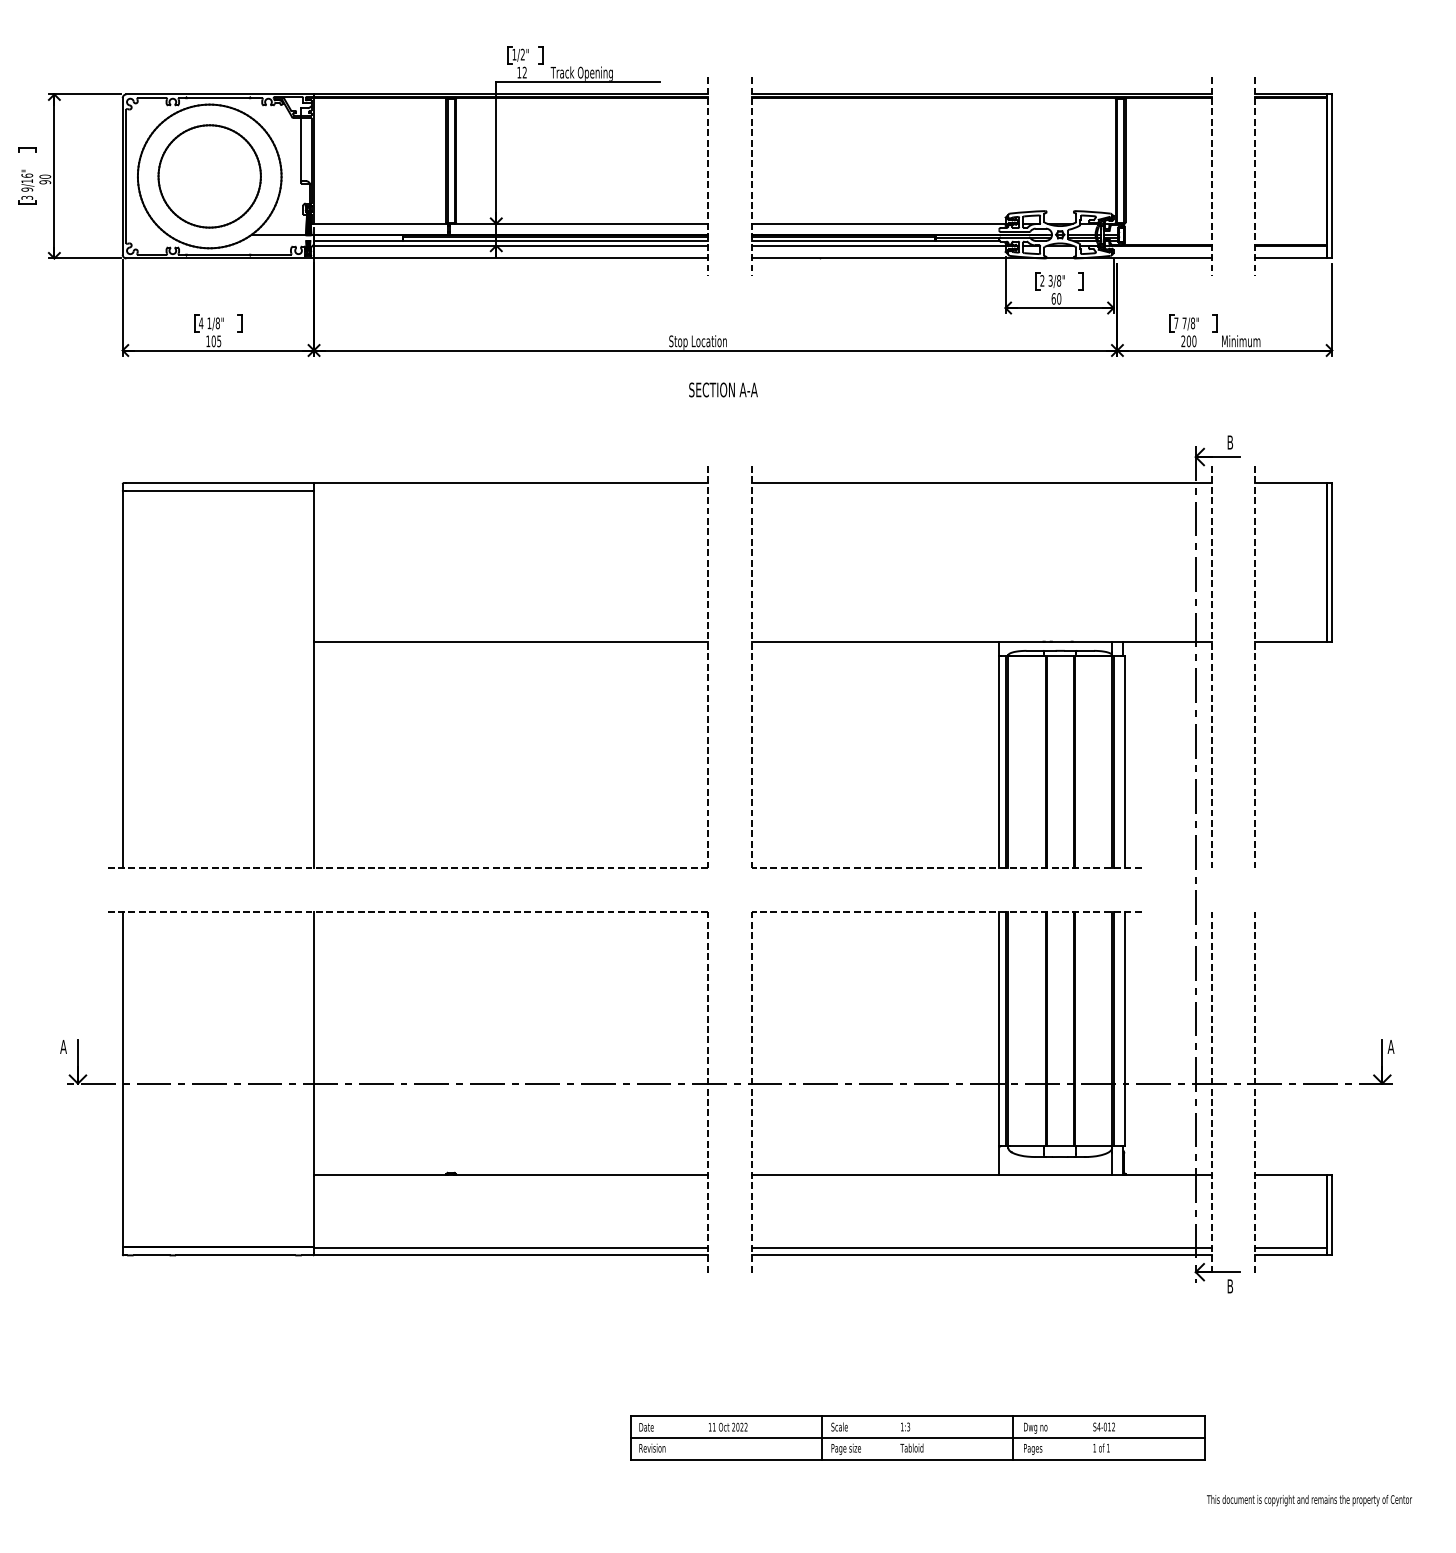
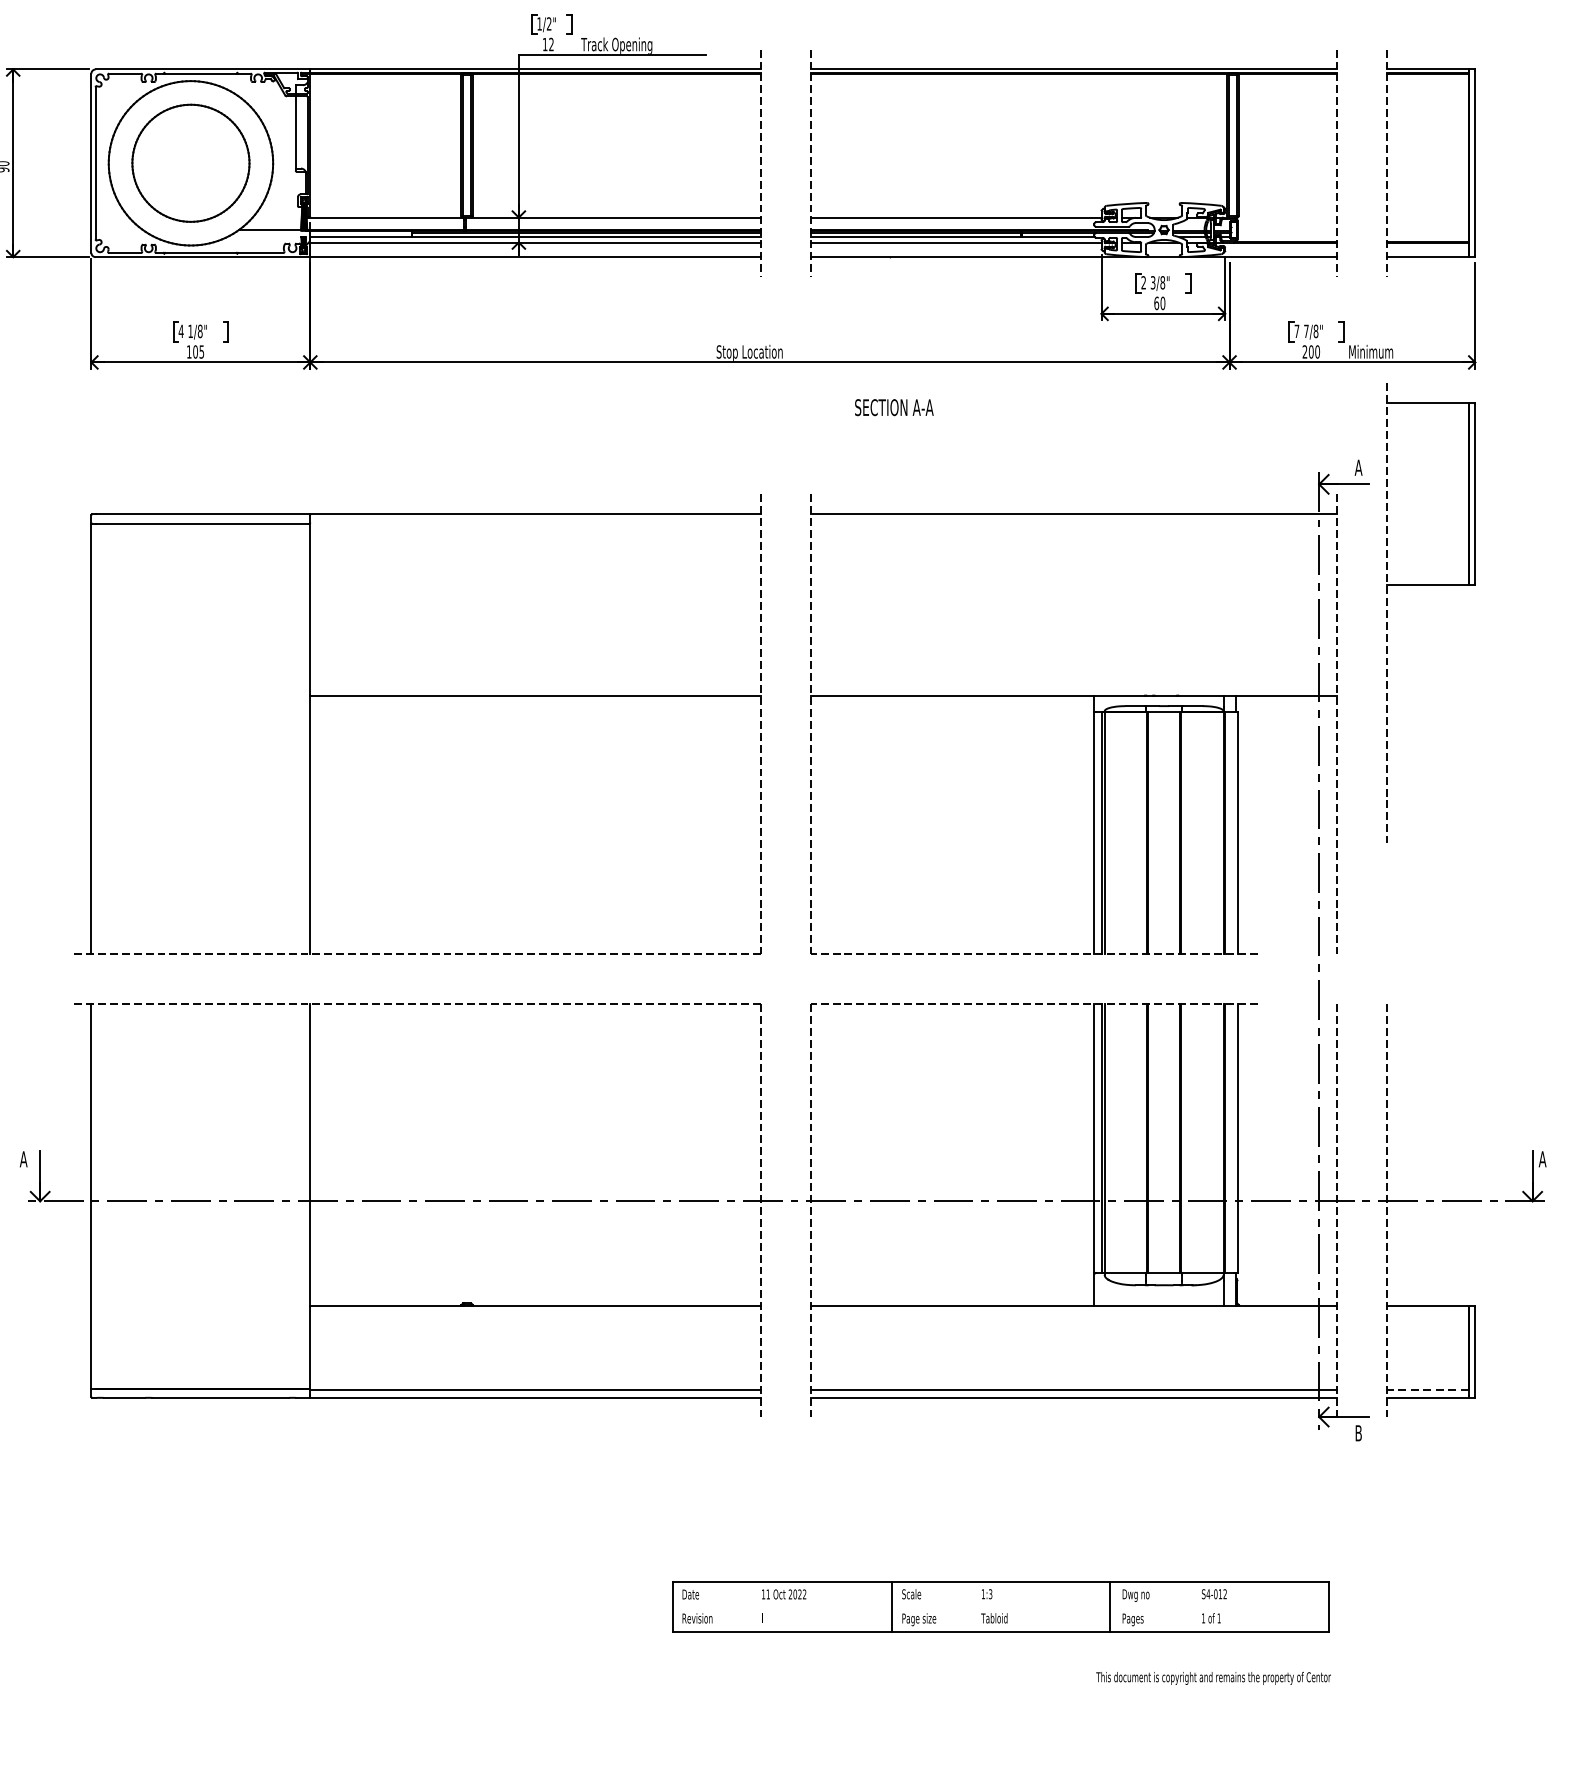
text: (723, 389) -> (894, 407), moved
text: (1229, 442) -> (1357, 467), B -> A
part: (1293, 642) -> (1431, 585), moved
line: (1291, 1248) -> (1428, 1389), solid -> dashed
line: (917, 1438) -> (1000, 1607), removed
text: (1309, 1500) -> (1213, 1678), moved

